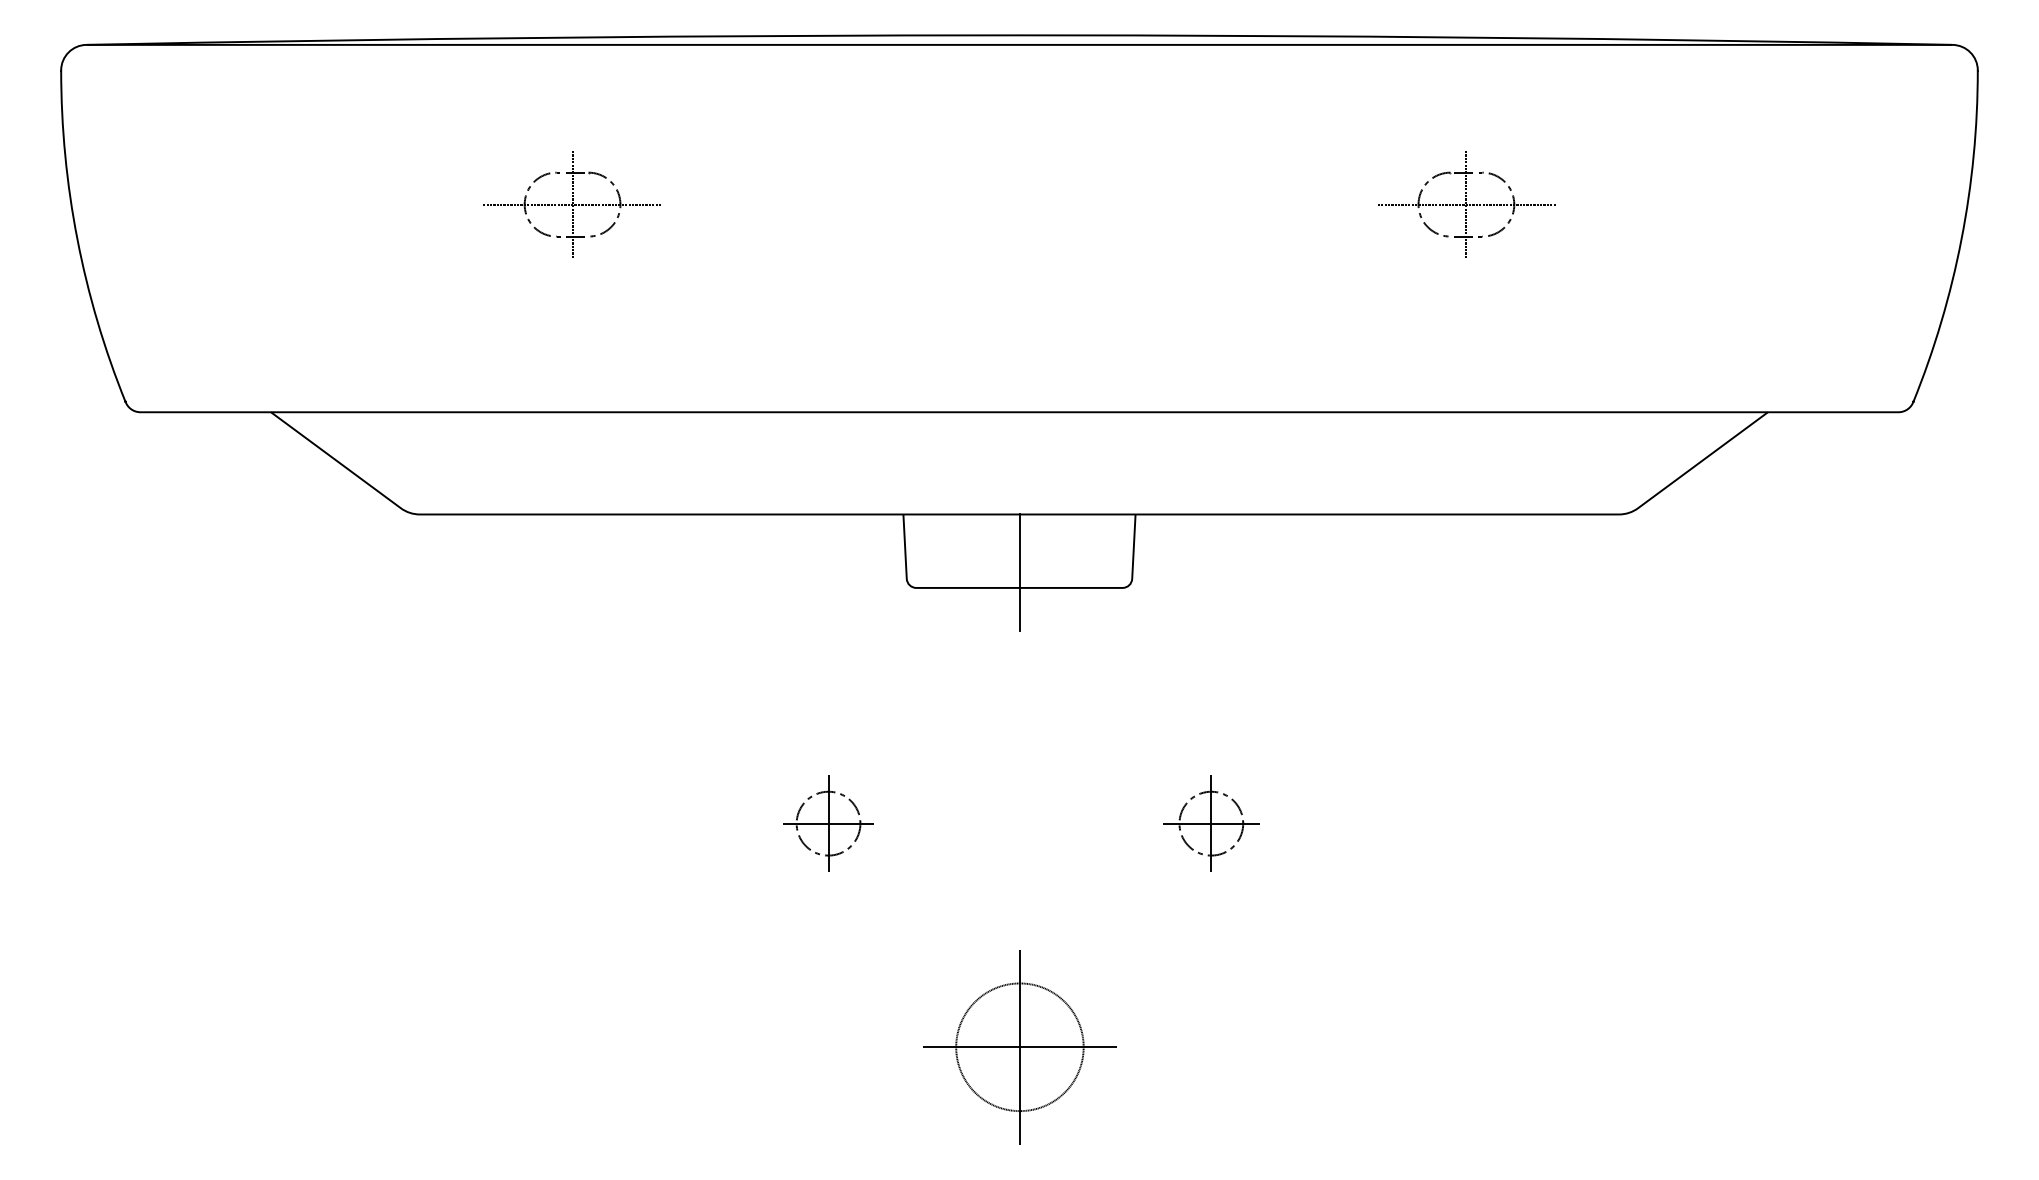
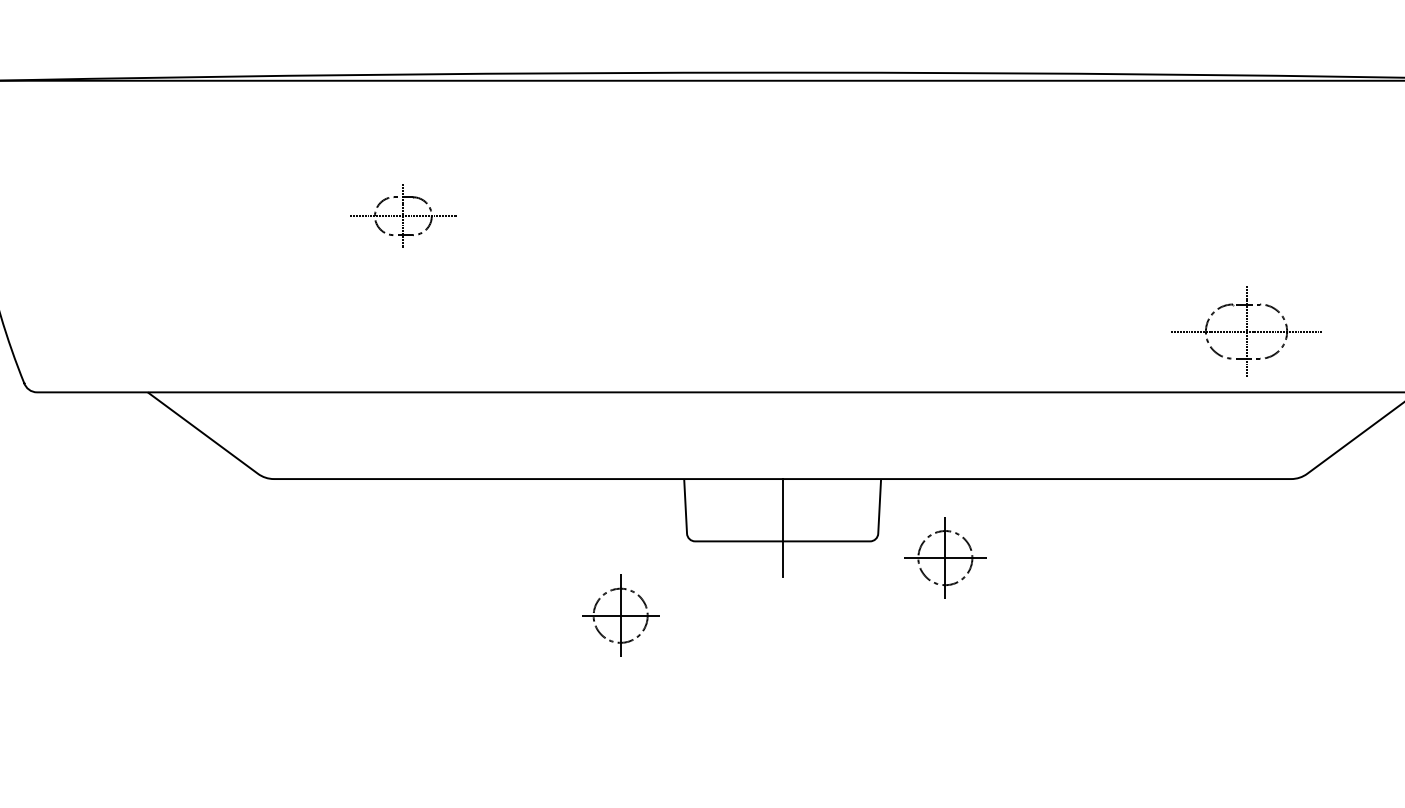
part: (571, 204) -> (402, 216), size x0.7
part: (1466, 204) -> (1246, 331), moved
part: (828, 823) -> (620, 615), moved
part: (1211, 823) -> (945, 557), moved

